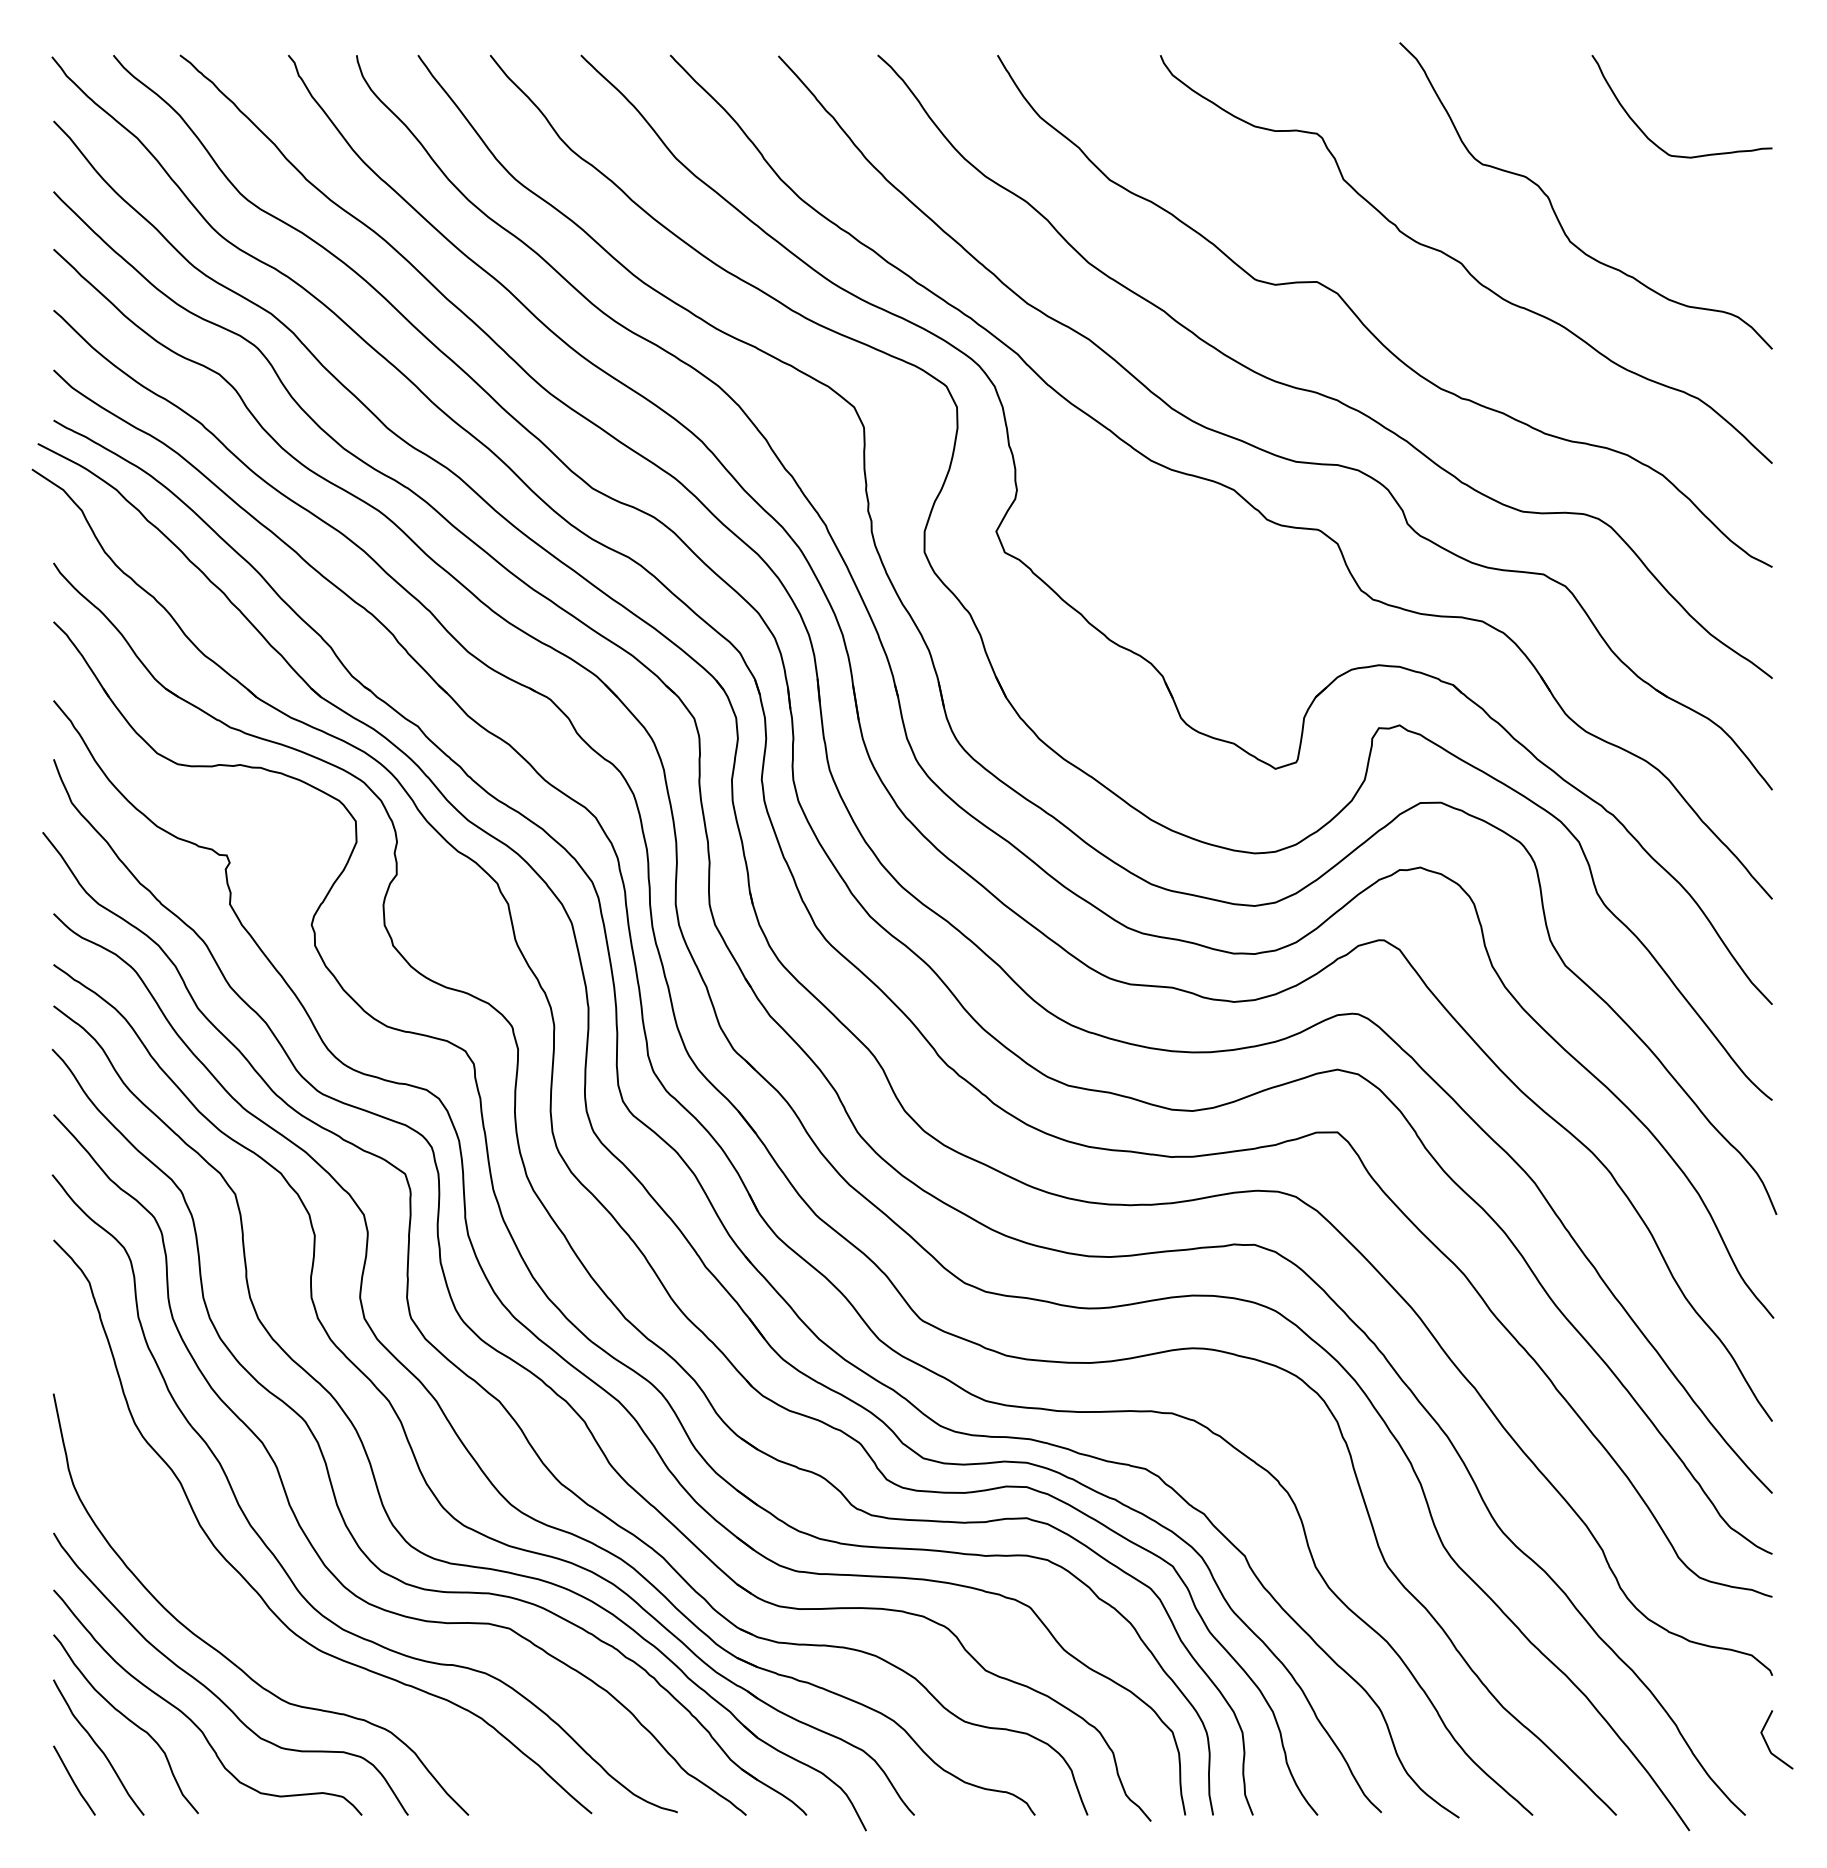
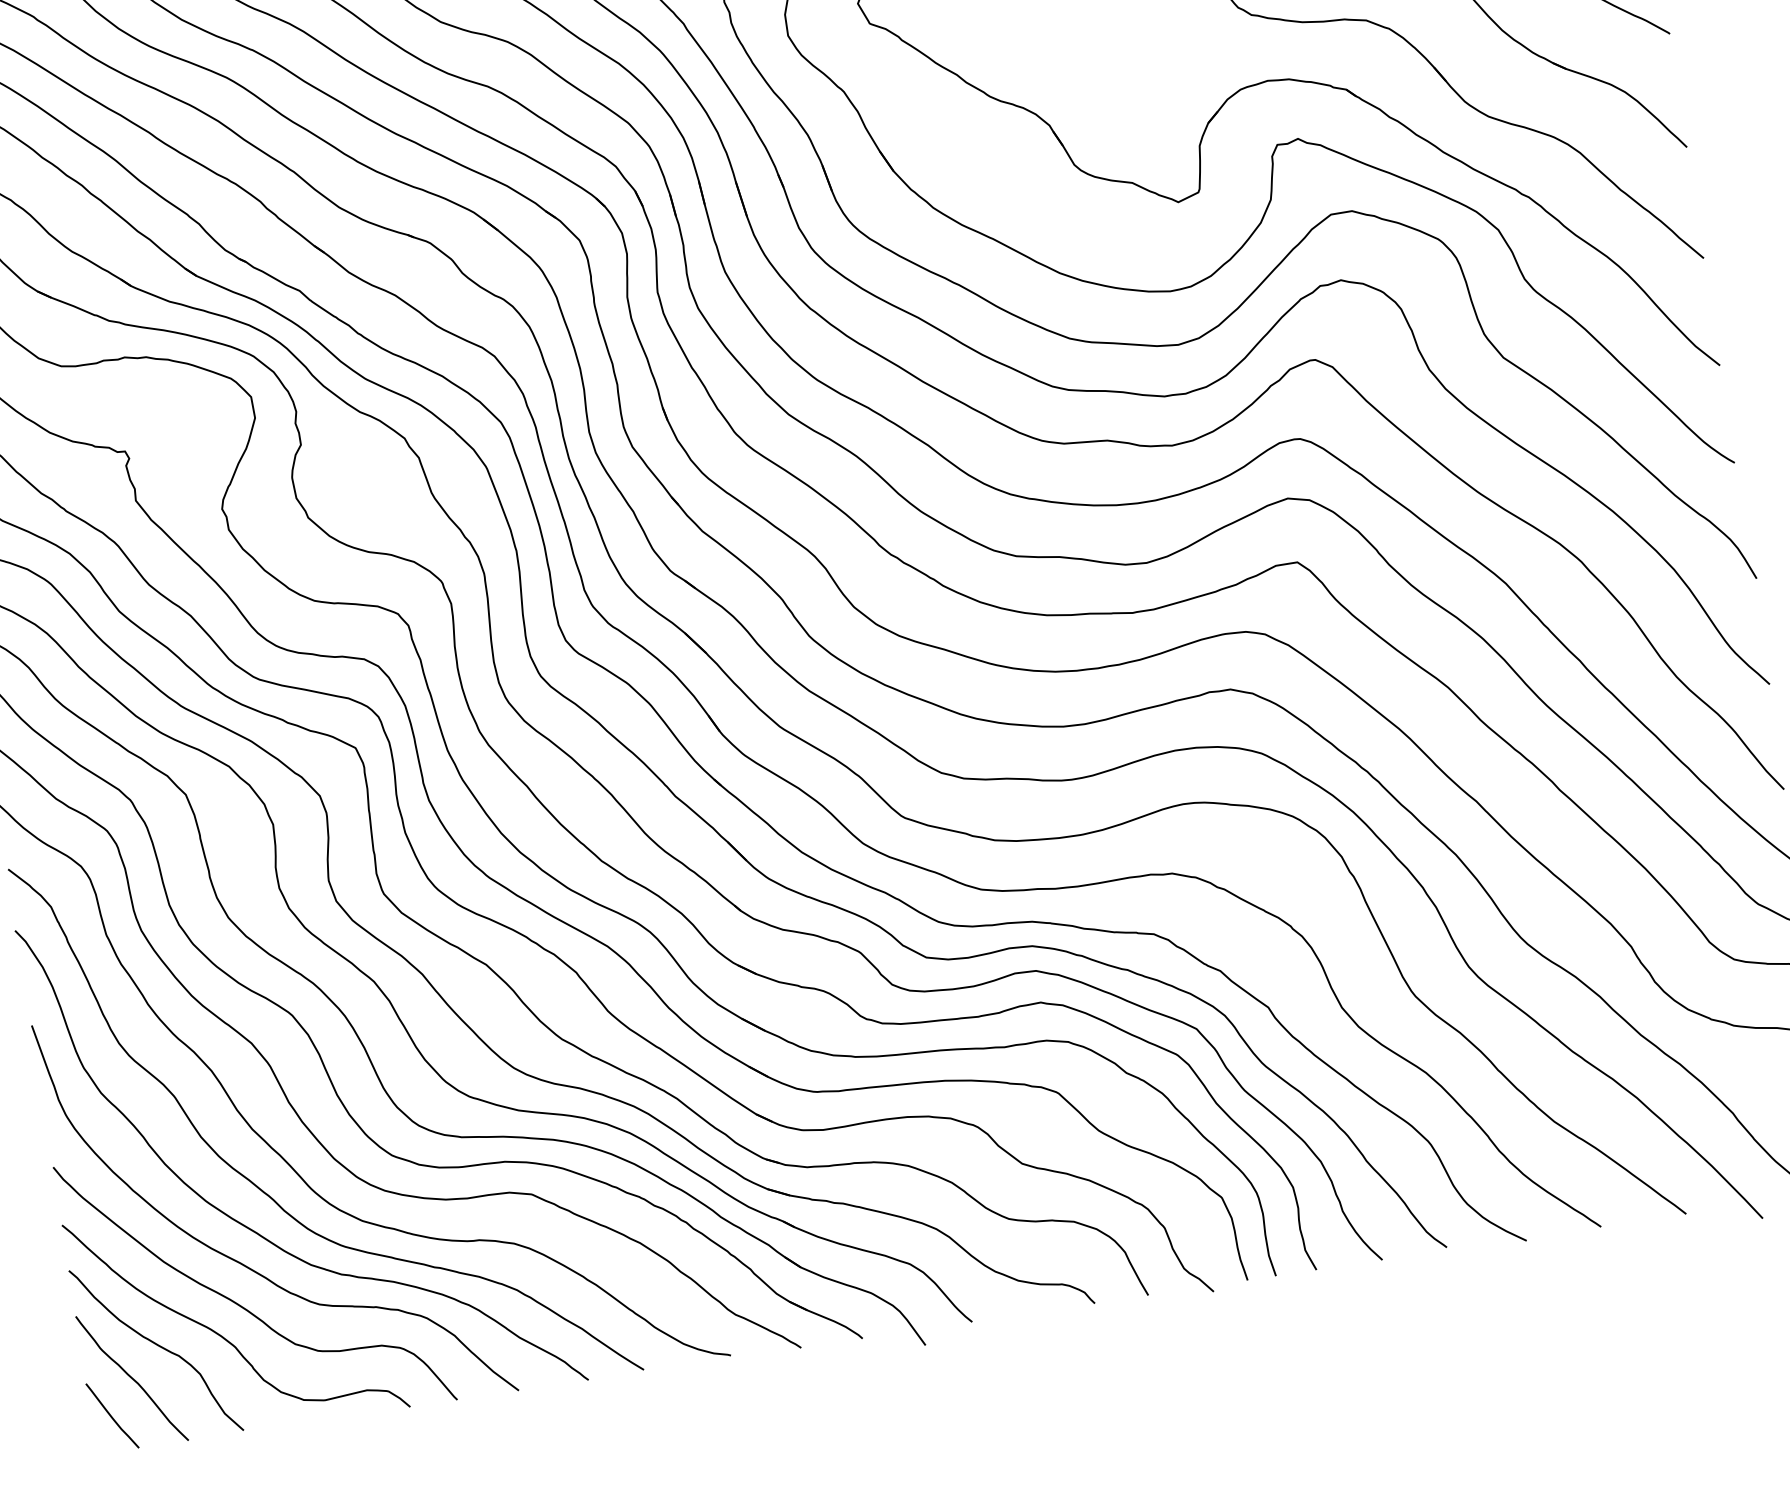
curve: (237, 1622) -> (254, 1230), added

